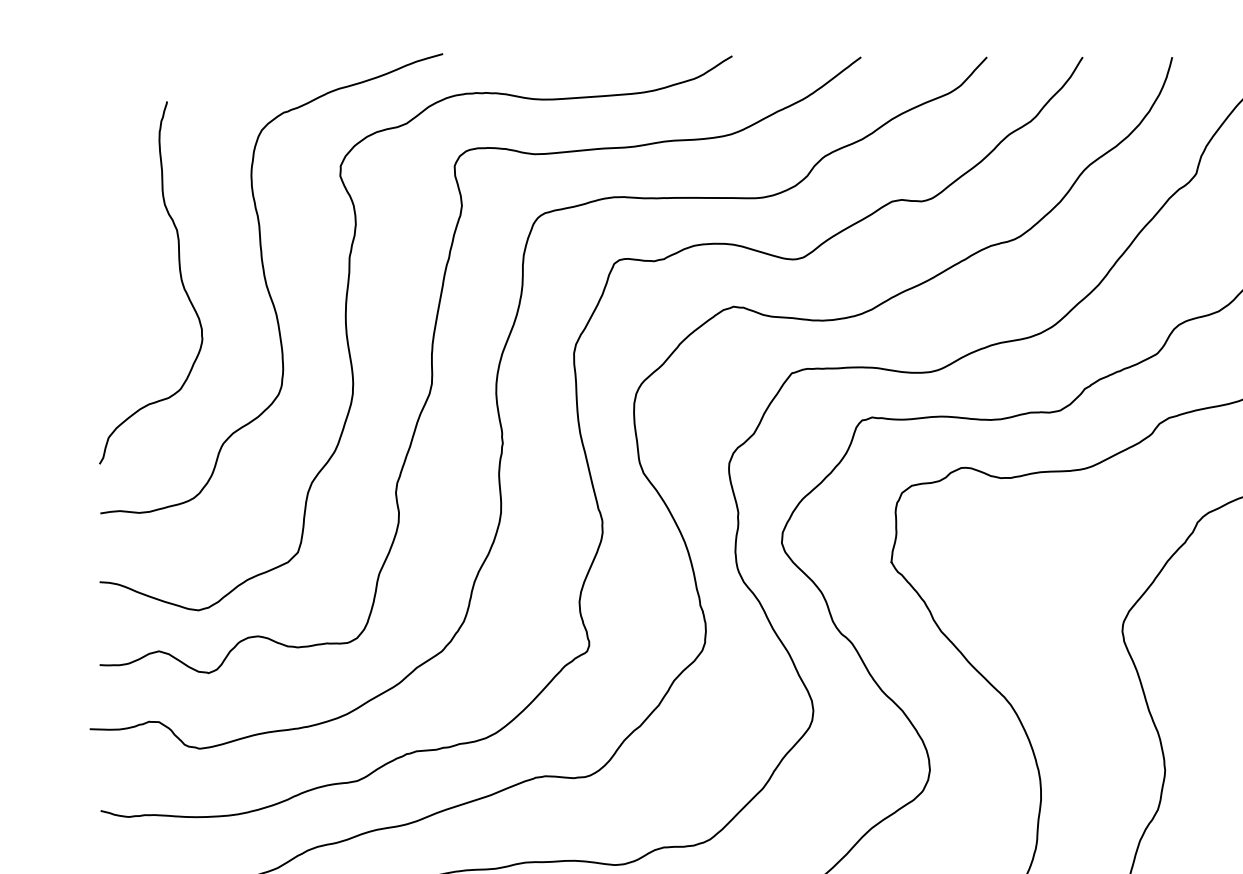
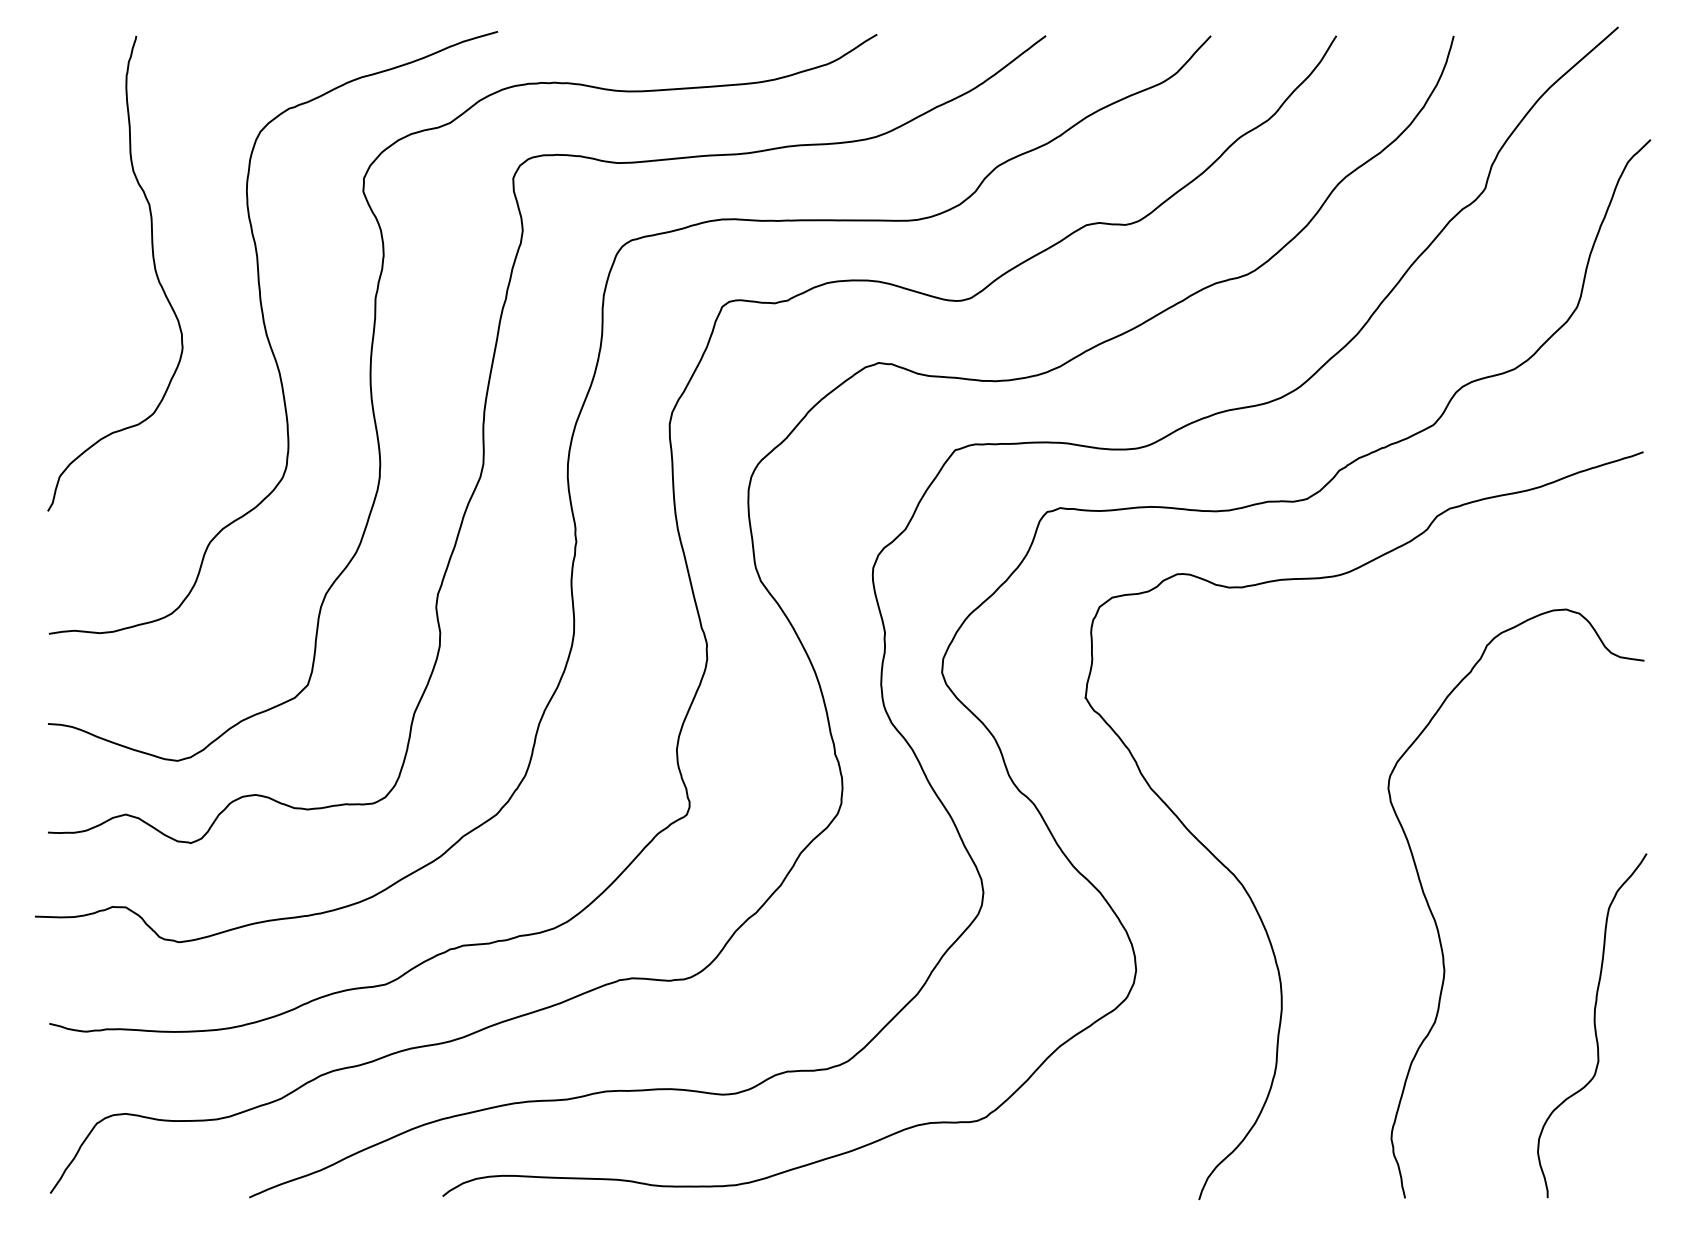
curve: (180, 276) -> (153, 265), moved

